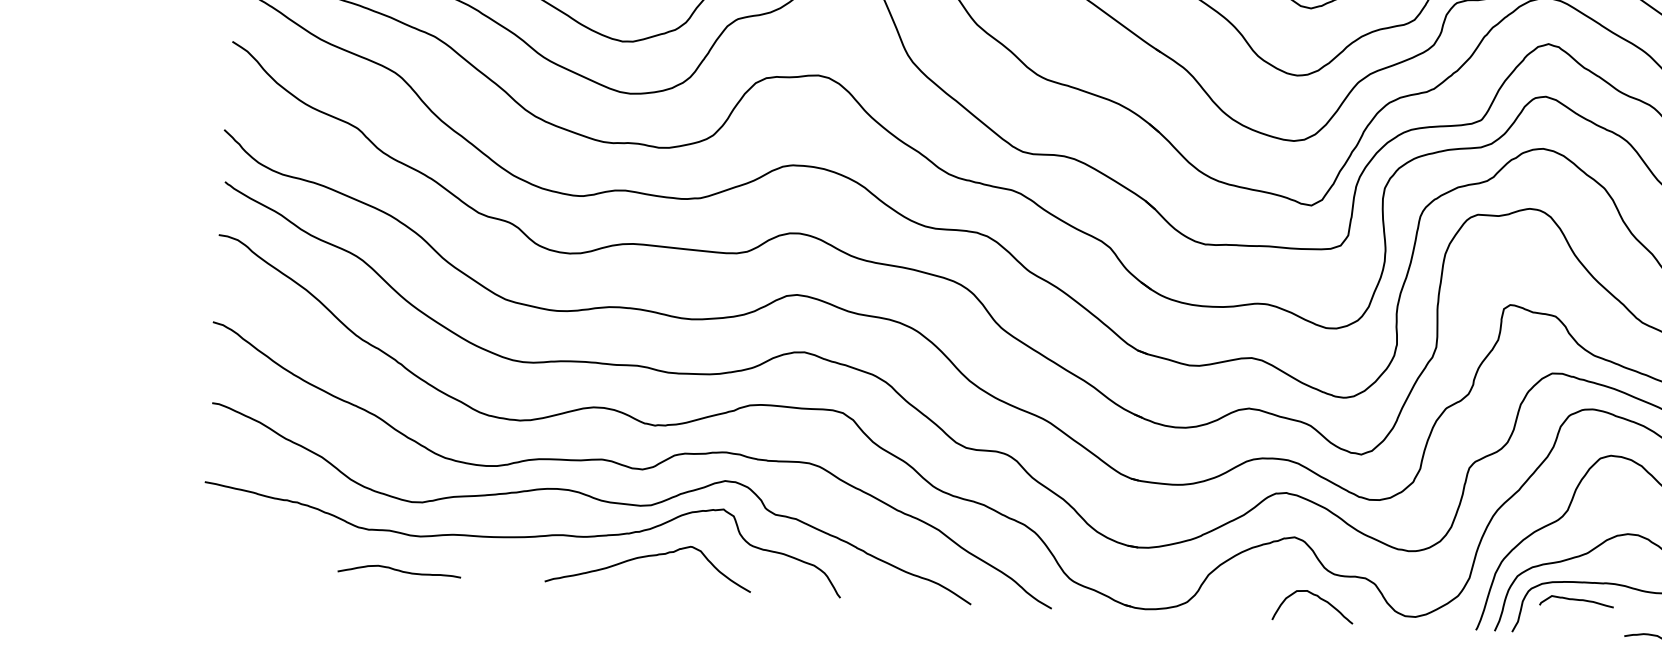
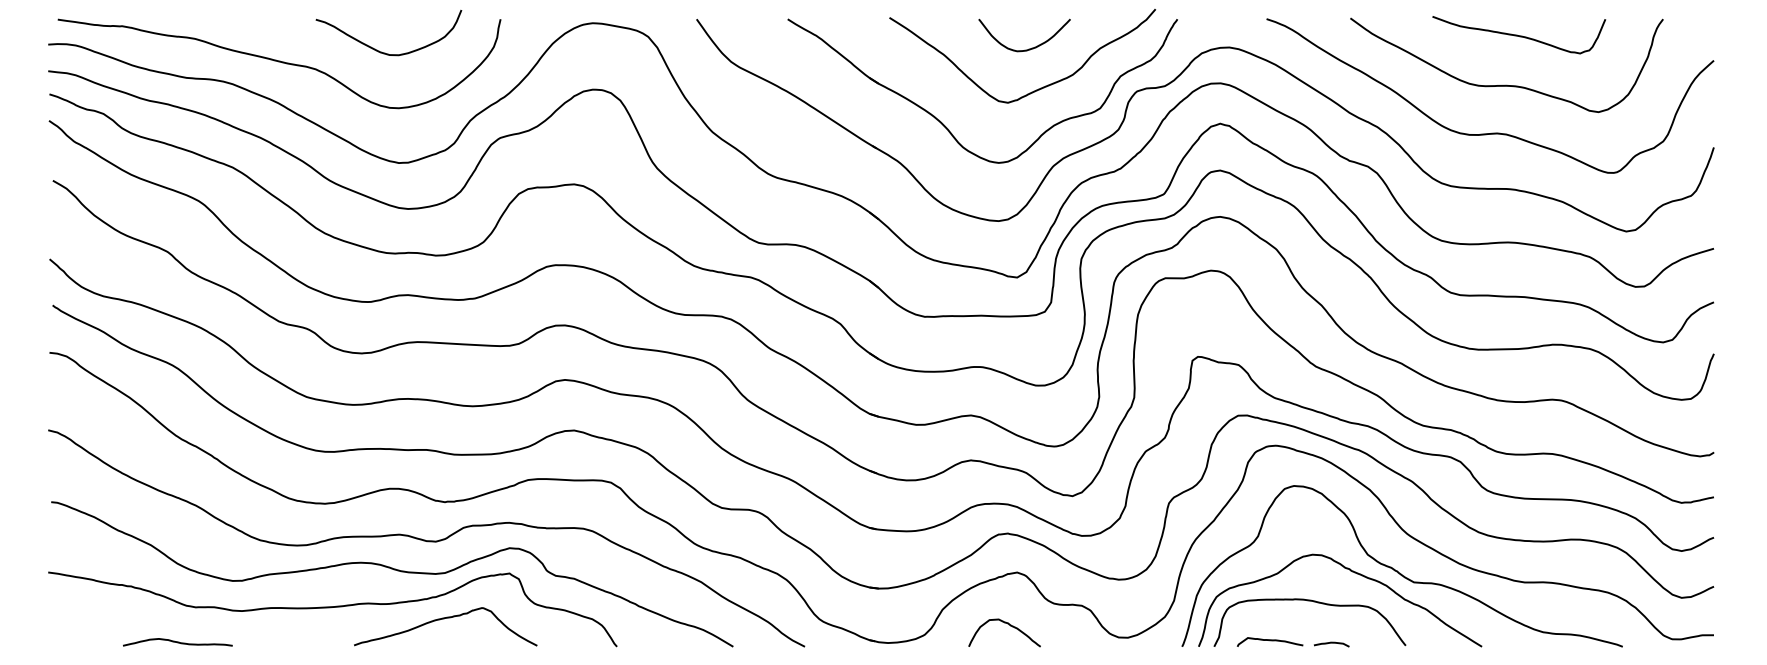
curve: (399, 570) -> (177, 642), moved
curve: (1320, 599) -> (1010, 626), moved
curve: (1577, 601) -> (1270, 641), moved

